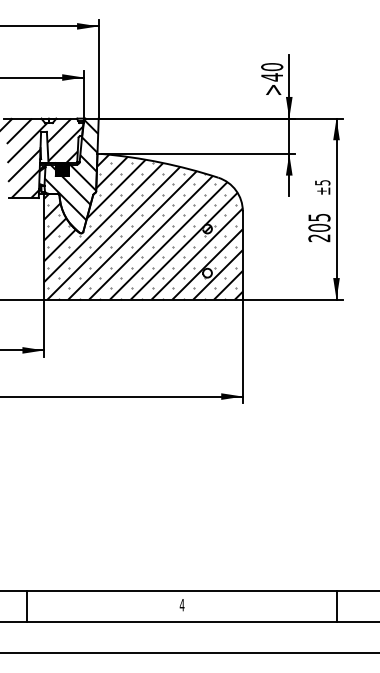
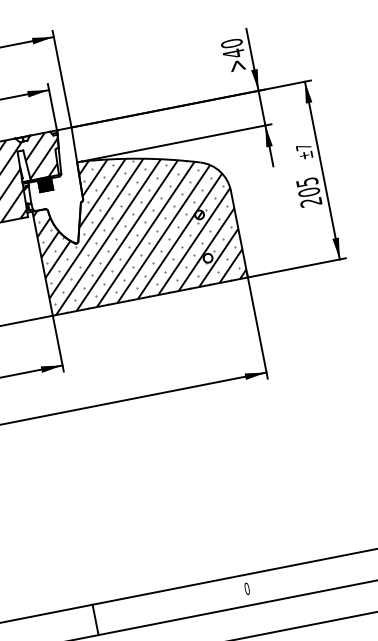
hatch: (71, 175) -> (55, 188), removed
text: (322, 182) -> (303, 147), ±5 -> ±7
text: (181, 604) -> (246, 588), 4 -> 0

